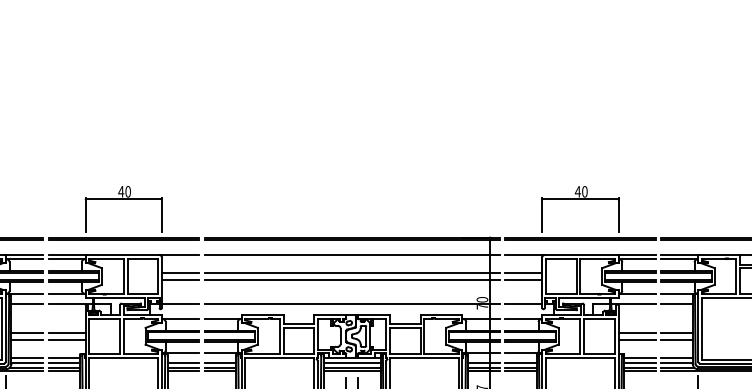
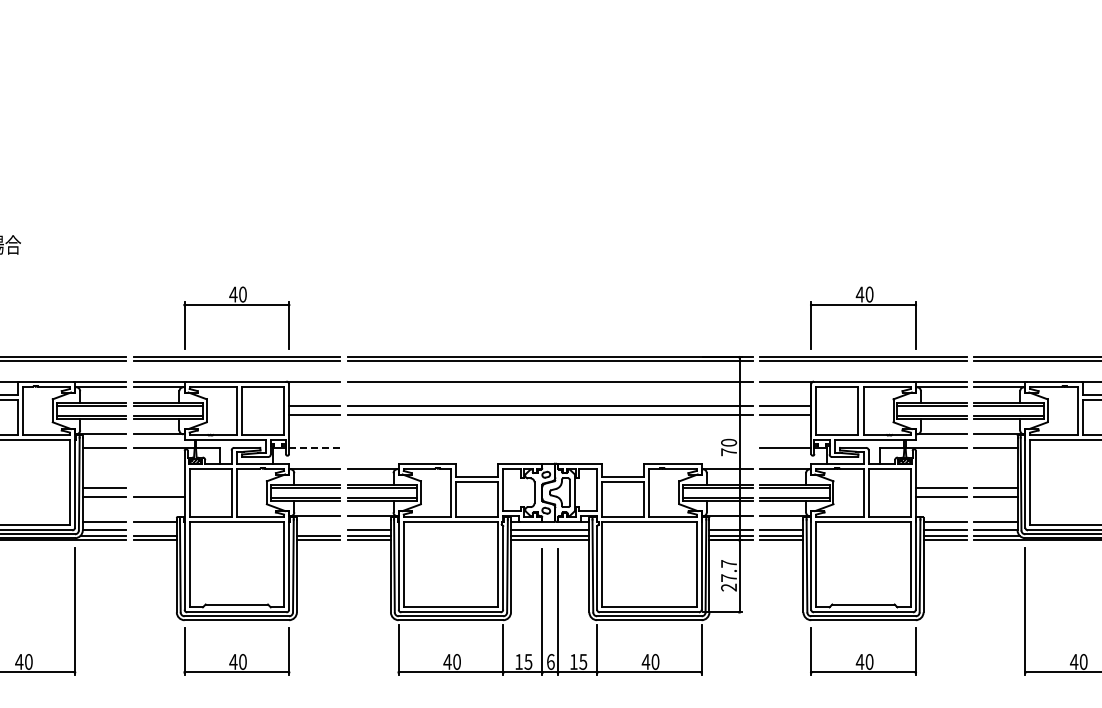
line: (181, 303) -> (315, 447), solid -> dashed
line: (351, 303) -> (549, 447), removed
line: (66, 333) -> (158, 488), removed
line: (63, 363) -> (154, 529), removed
line: (183, 363) -> (318, 529), removed

